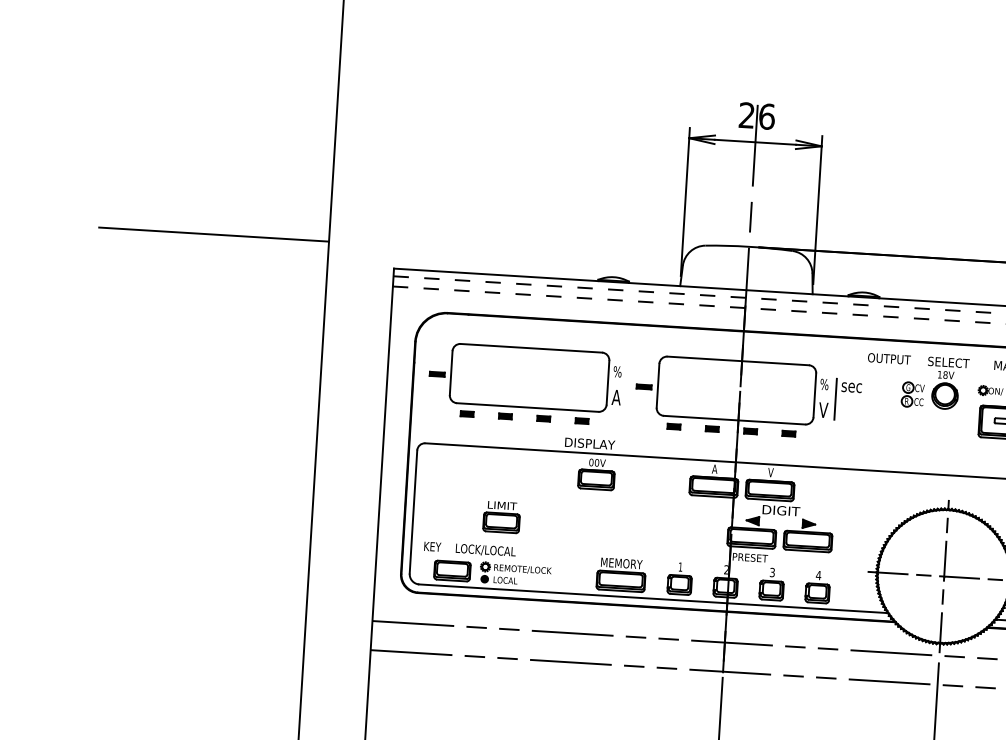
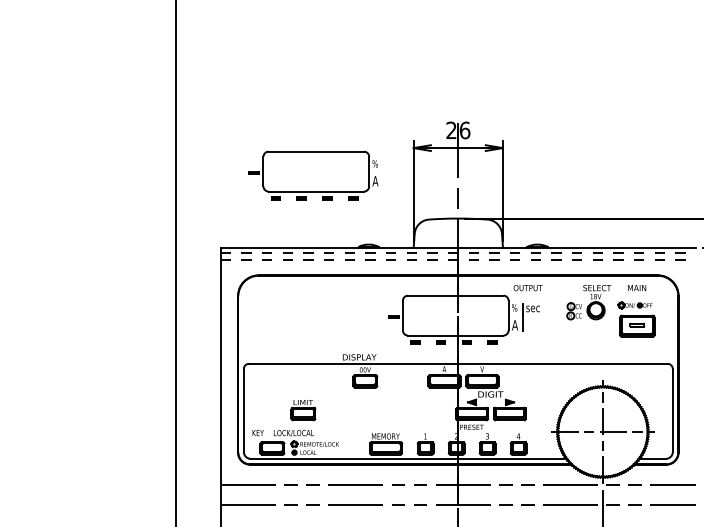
line: (213, 234) -> (98, 232), removed
text: (888, 359) -> (527, 288), moved
part: (525, 383) -> (313, 175), moved
text: (824, 410) -> (515, 325), V -> A

